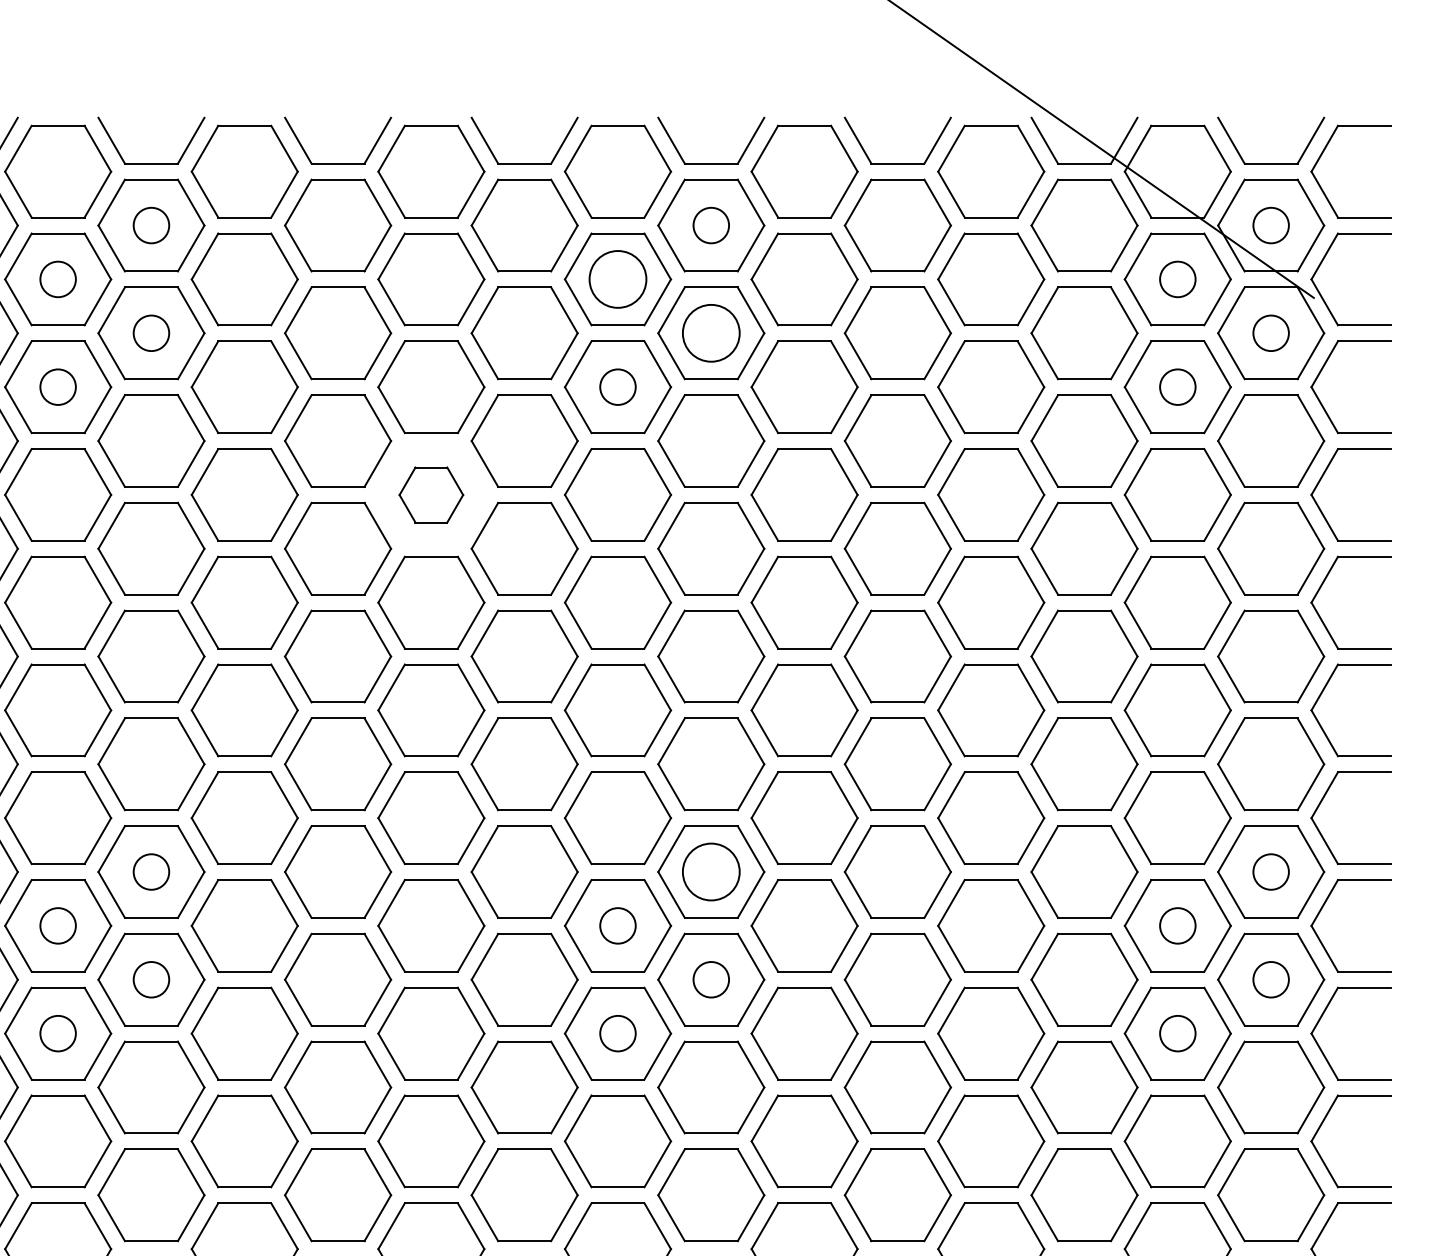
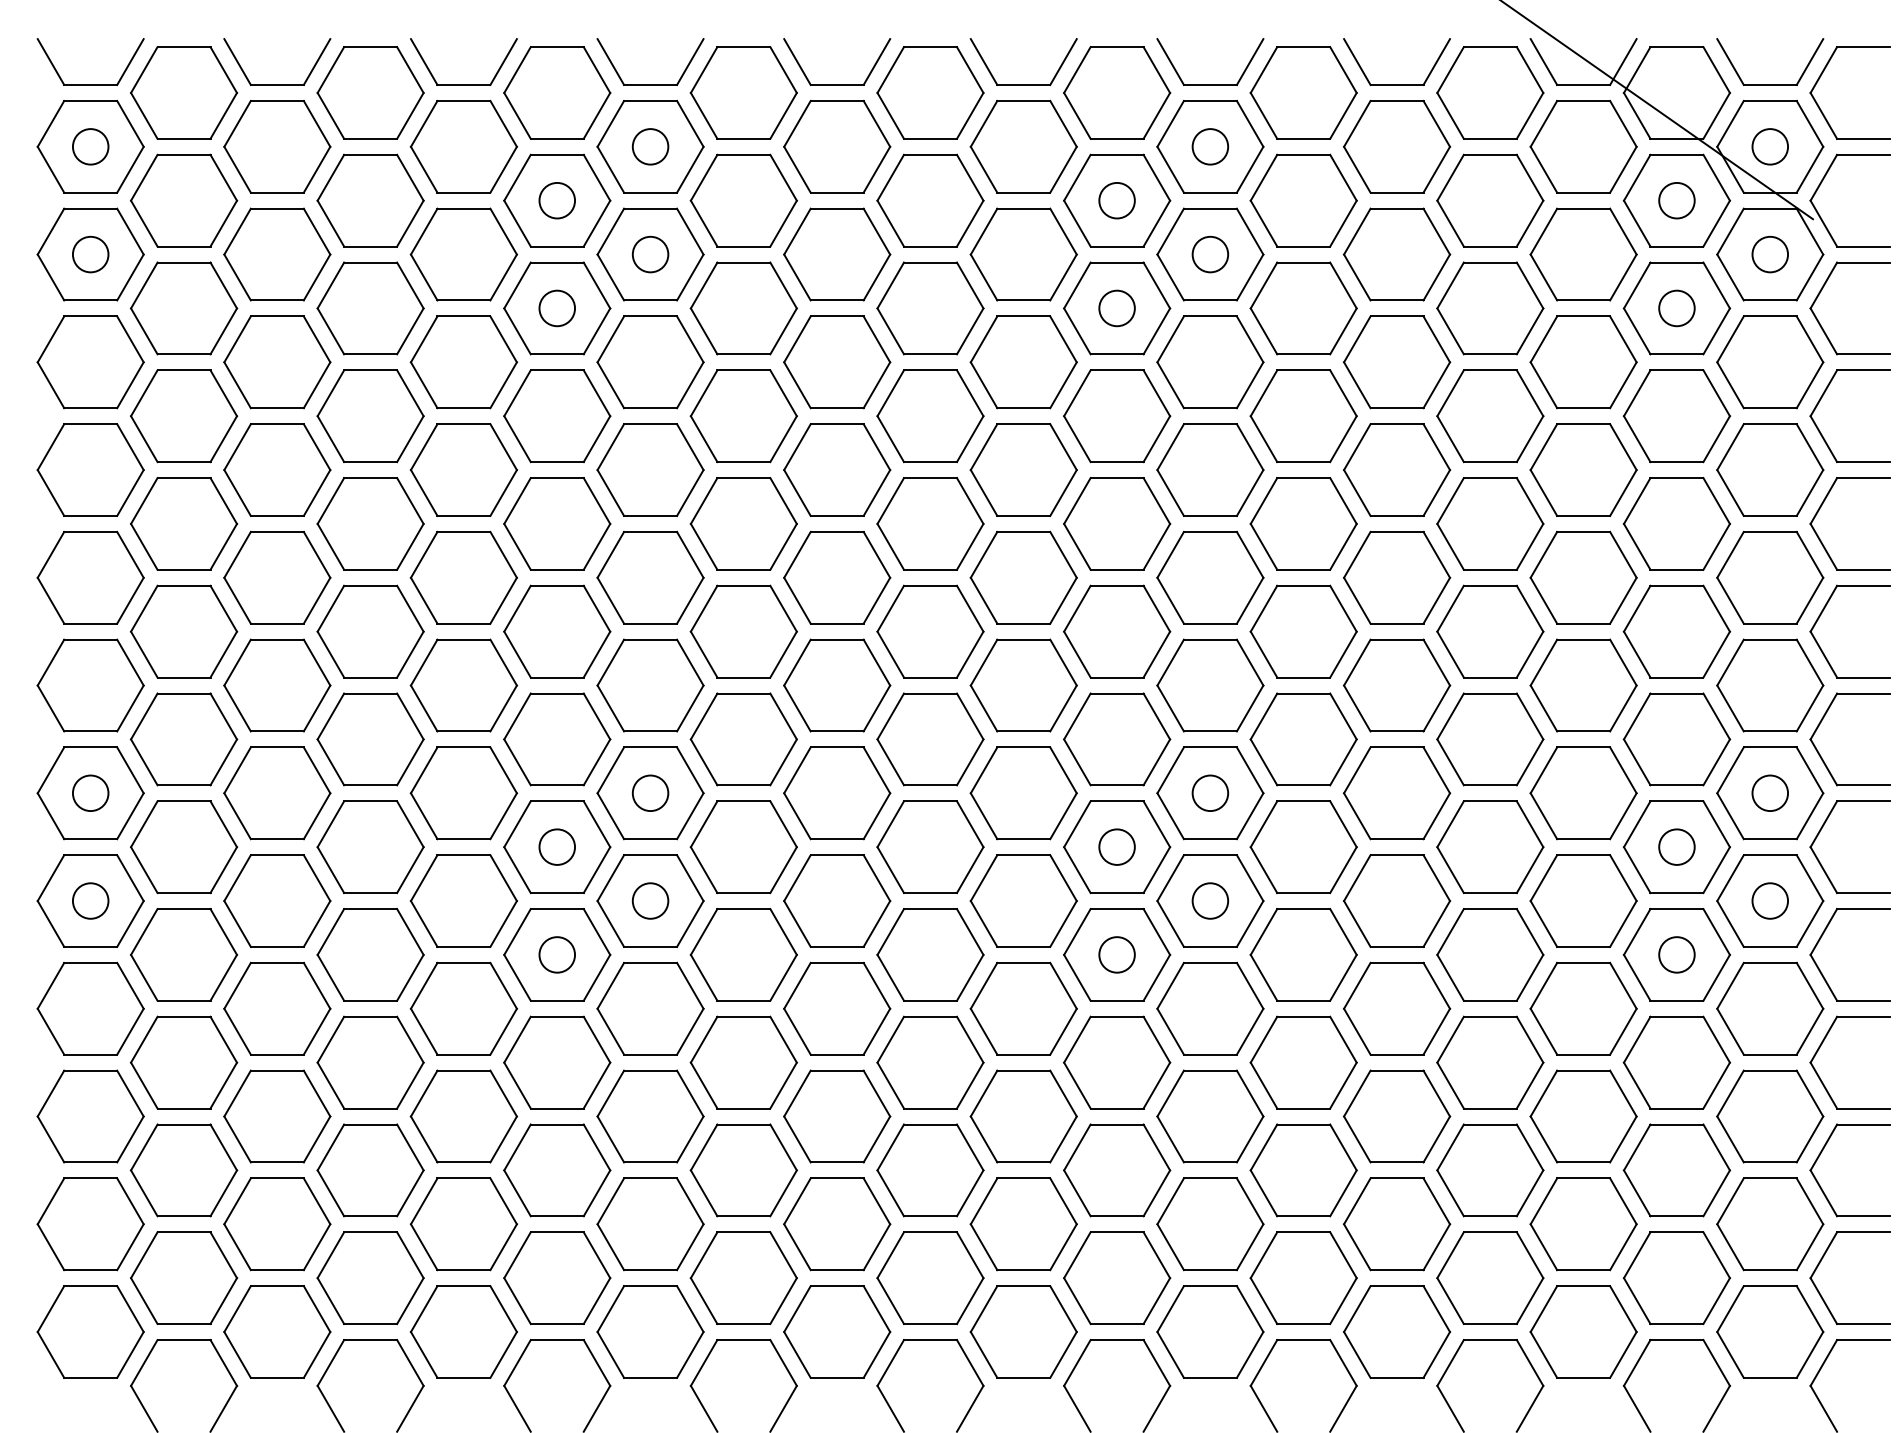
circle: (617, 279) -> (1116, 200), size x0.62
circle: (711, 333) -> (1210, 254), size x0.62
part: (431, 495) -> (930, 416), size x1.67
circle: (711, 872) -> (1210, 793), size x0.62

